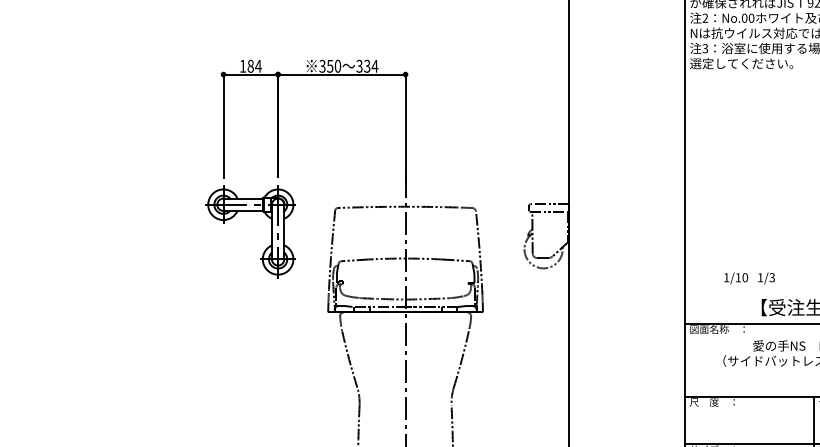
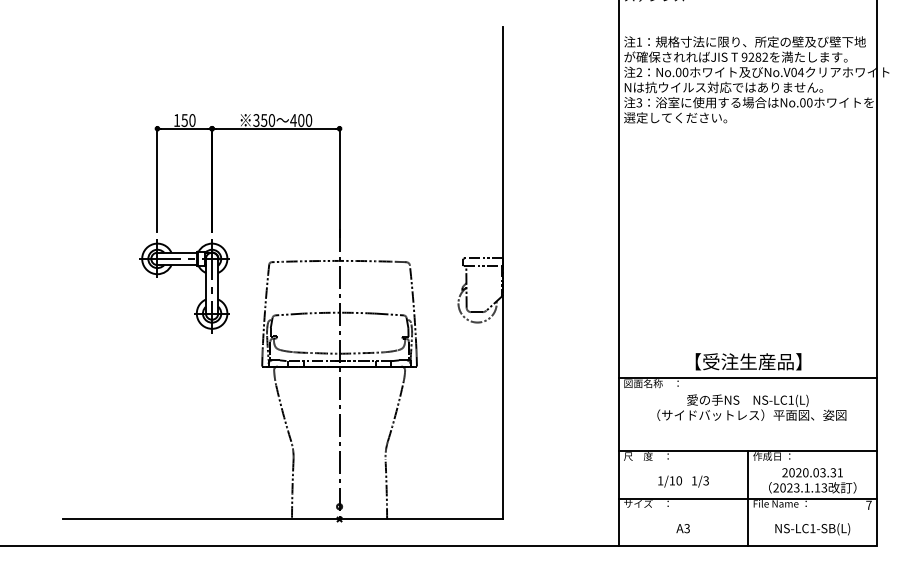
text: (254, 66) -> (188, 120), 184 -> 150
text: (367, 66) -> (301, 120), 334 -> 400
text: (749, 278) -> (683, 481), moved

